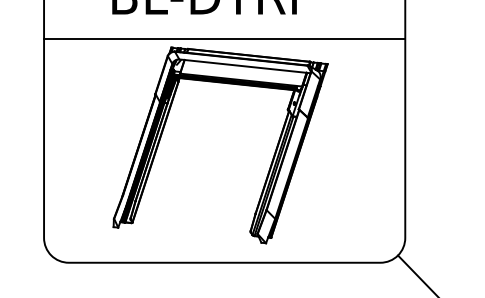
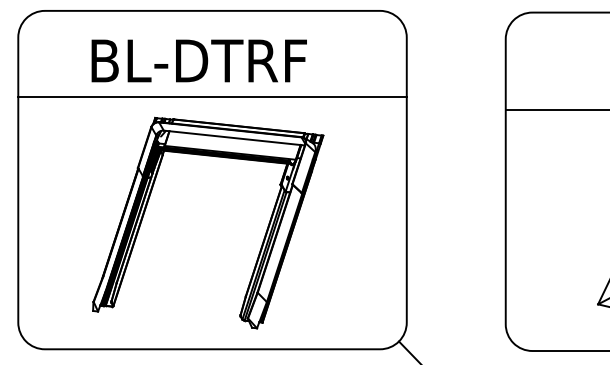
line: (224, 38) -> (212, 96), moved

